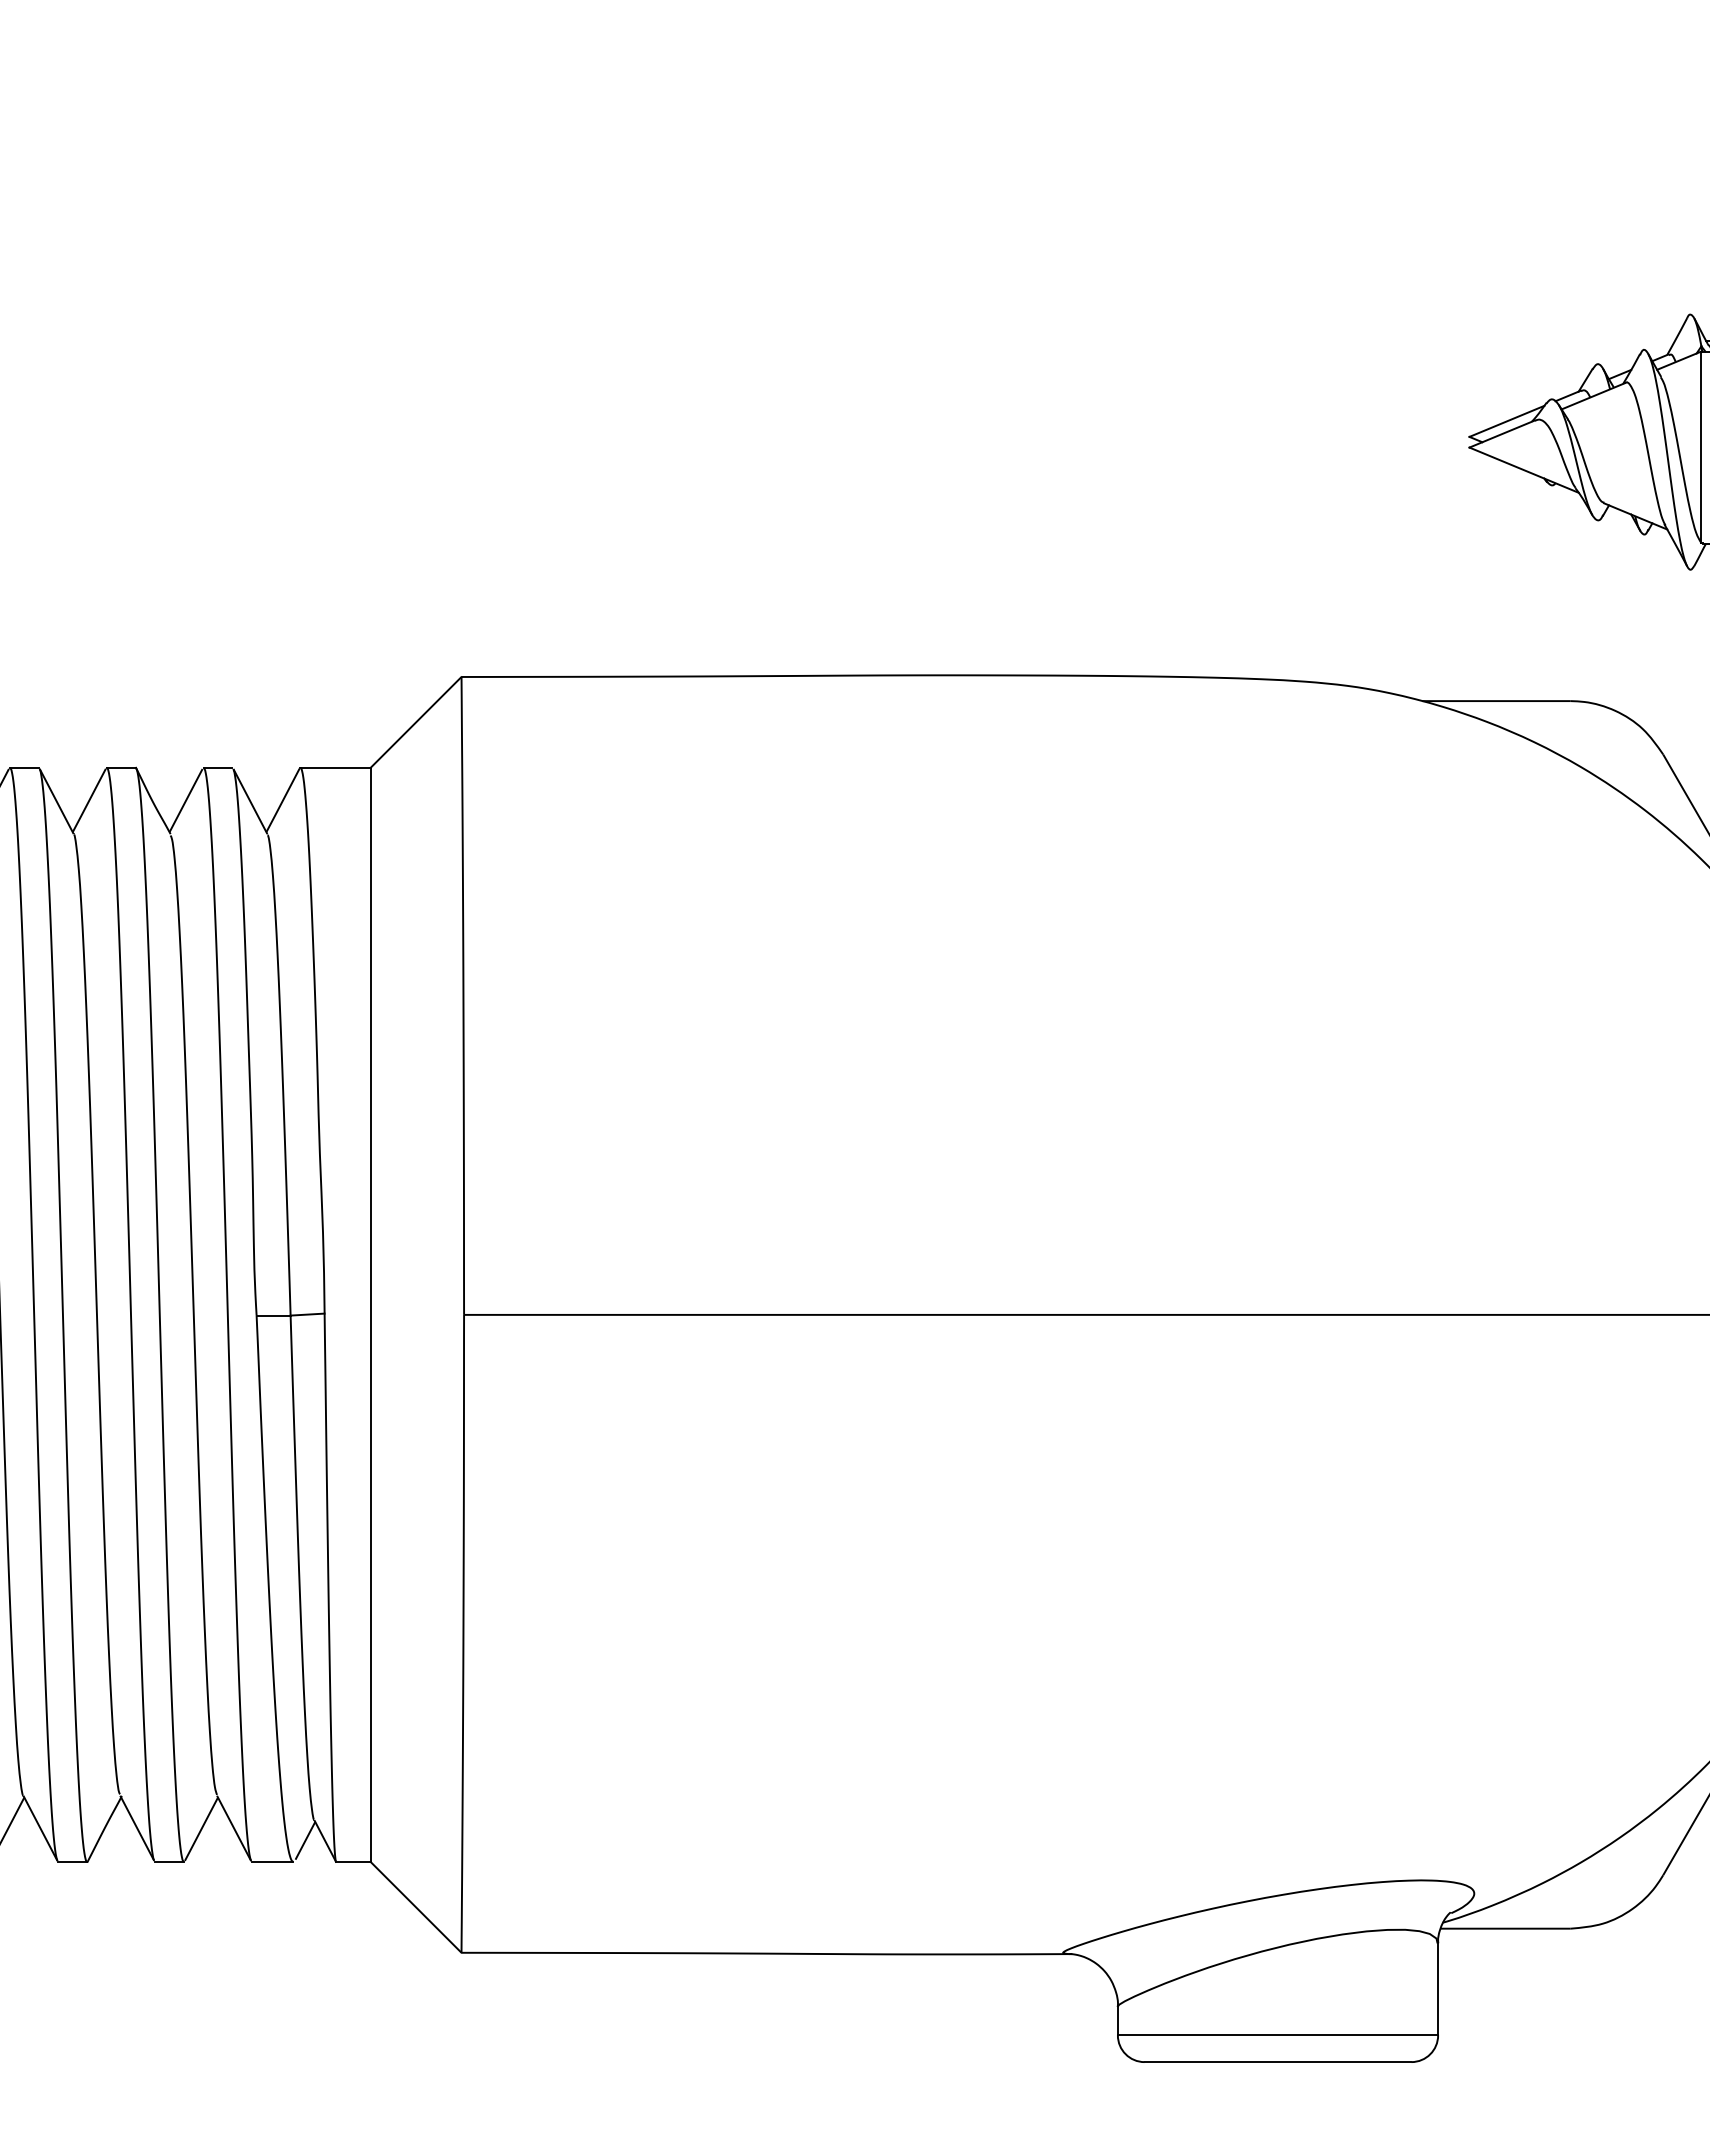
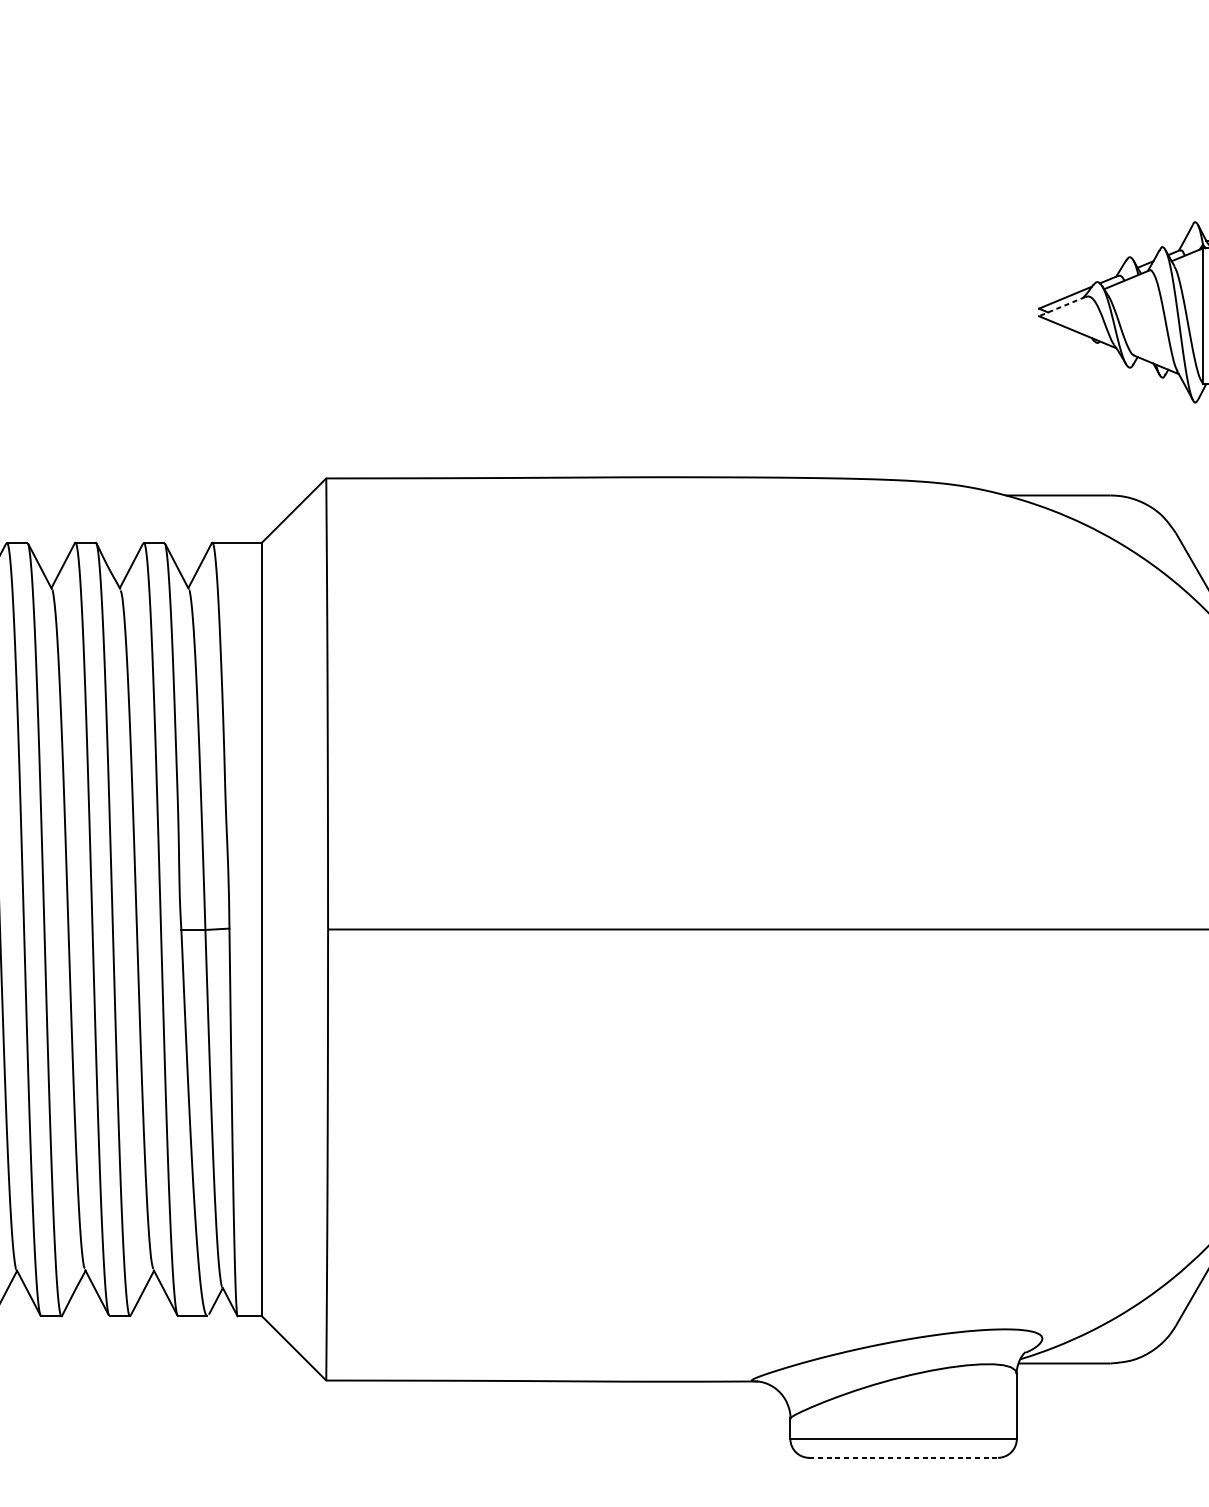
line: (1501, 434) -> (1061, 306), solid -> dashed
line: (1278, 2062) -> (903, 1458), solid -> dashed

